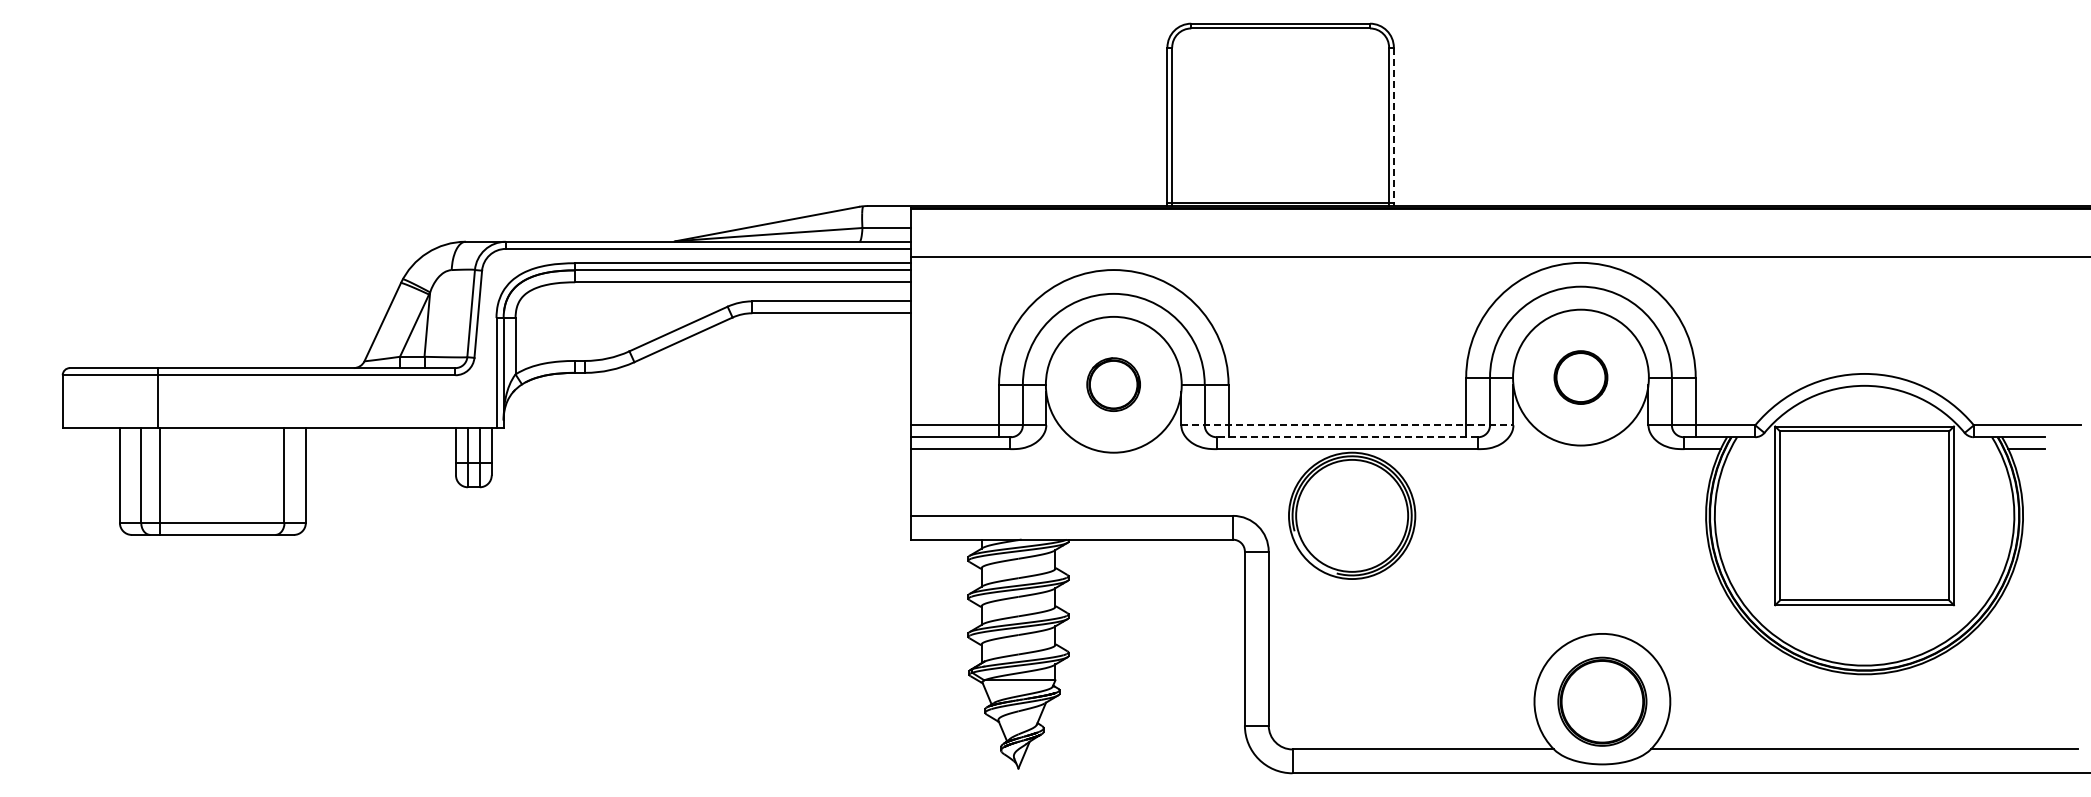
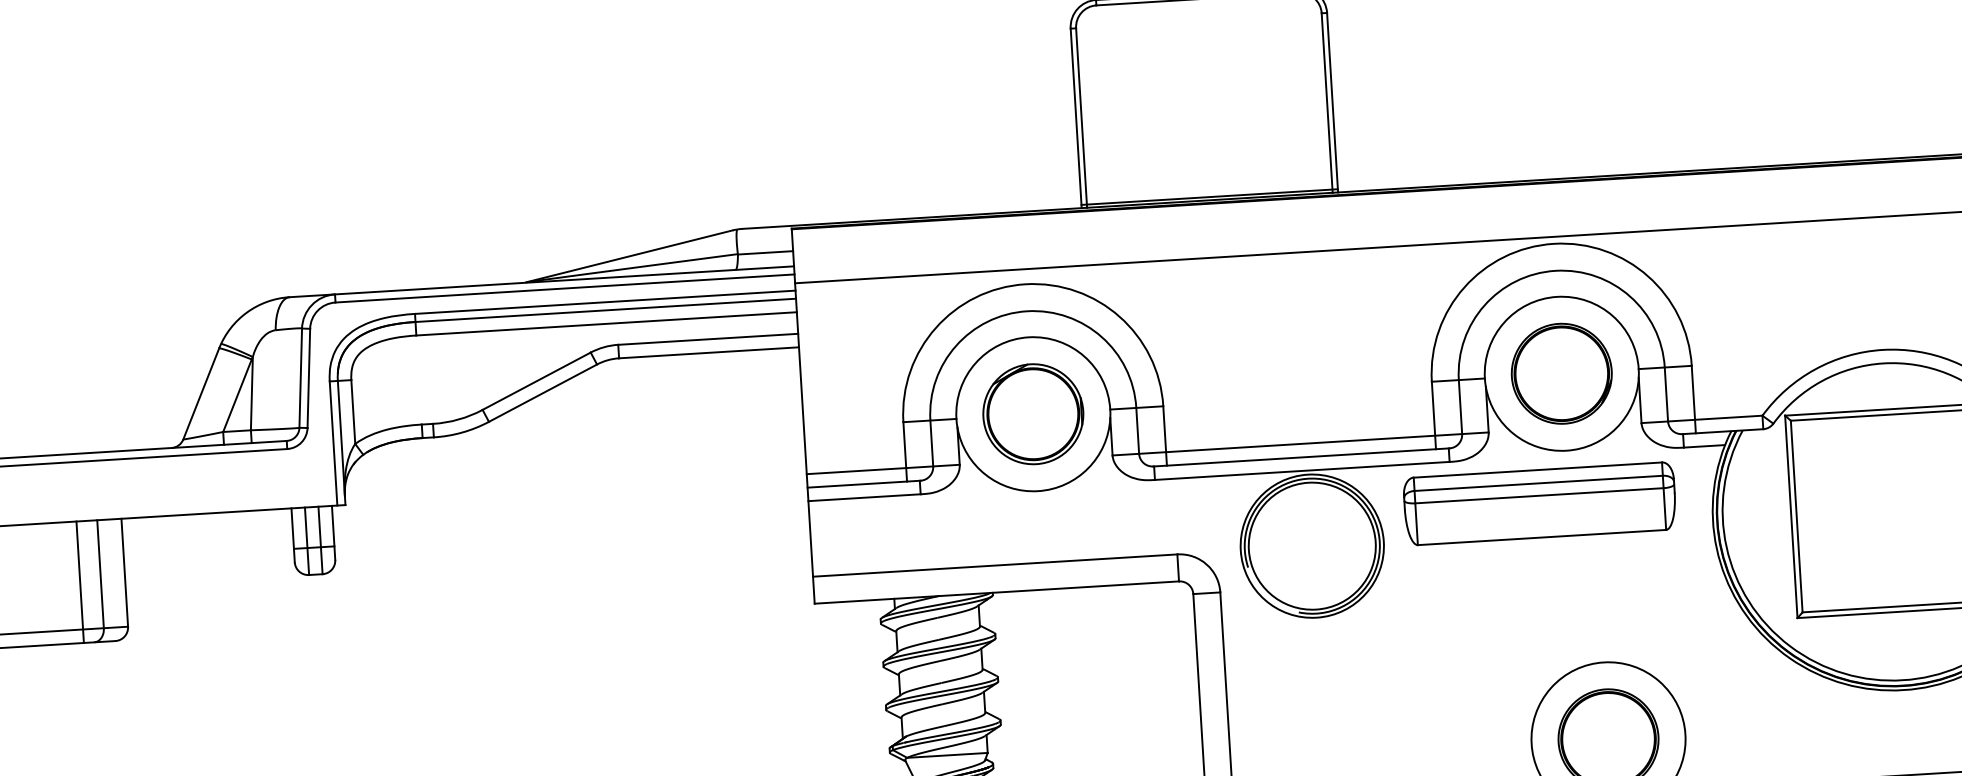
line: (1393, 127) -> (1332, 103), dashed -> solid
part: (1580, 377) -> (1561, 373), size x1.67
part: (1113, 384) -> (1032, 413), size x1.67
line: (1347, 425) -> (1300, 444), dashed -> solid
line: (1347, 437) -> (1301, 457), dashed -> solid
line: (266, 480) -> (80, 581), added
part: (1554, 490) -> (1539, 503), added

